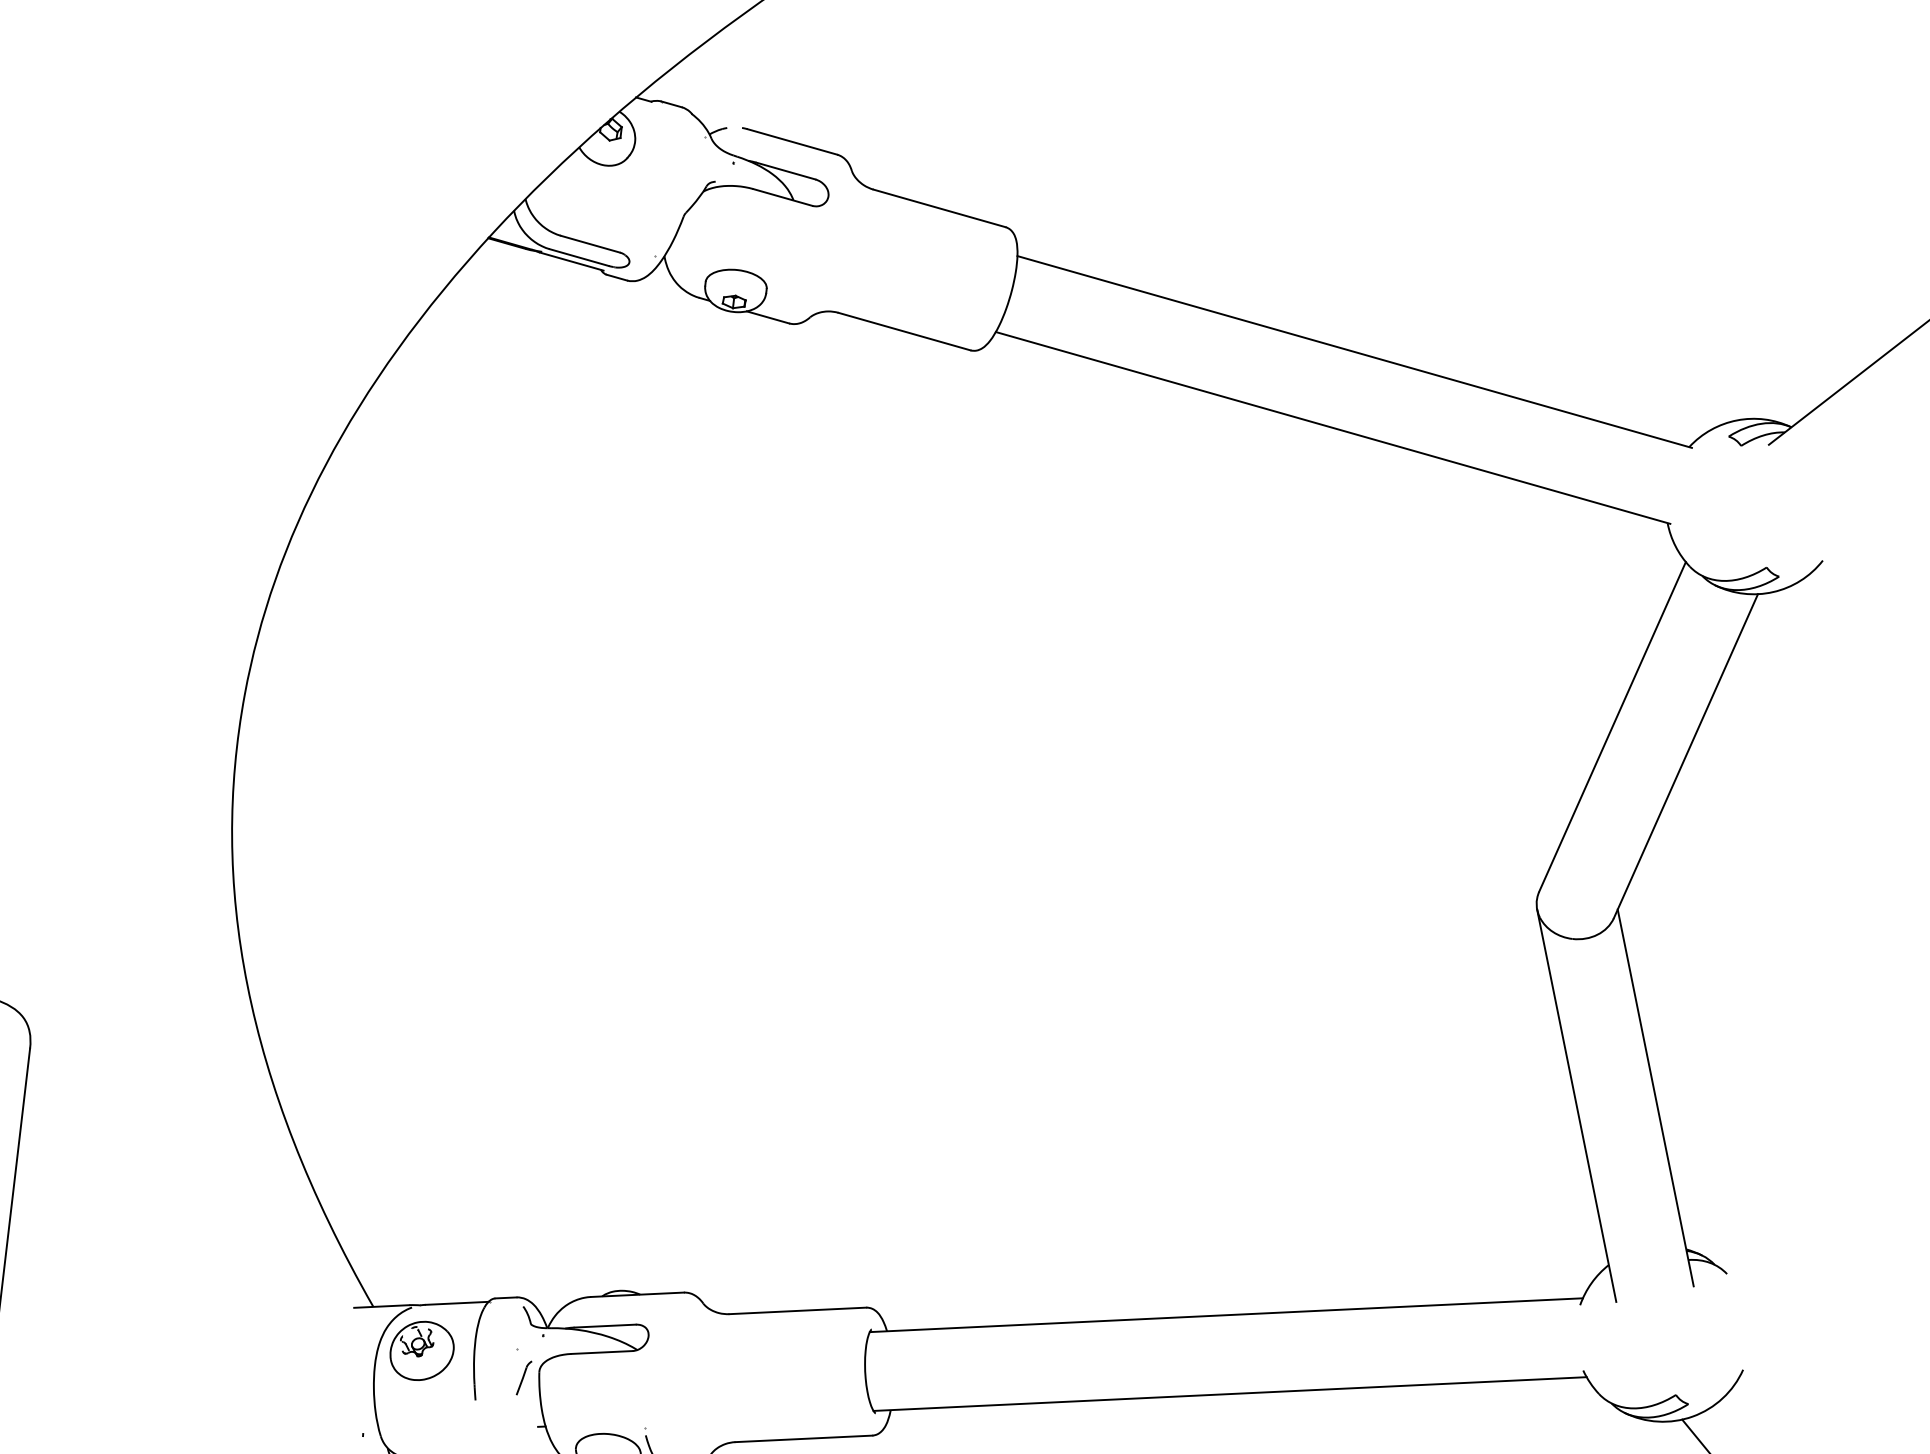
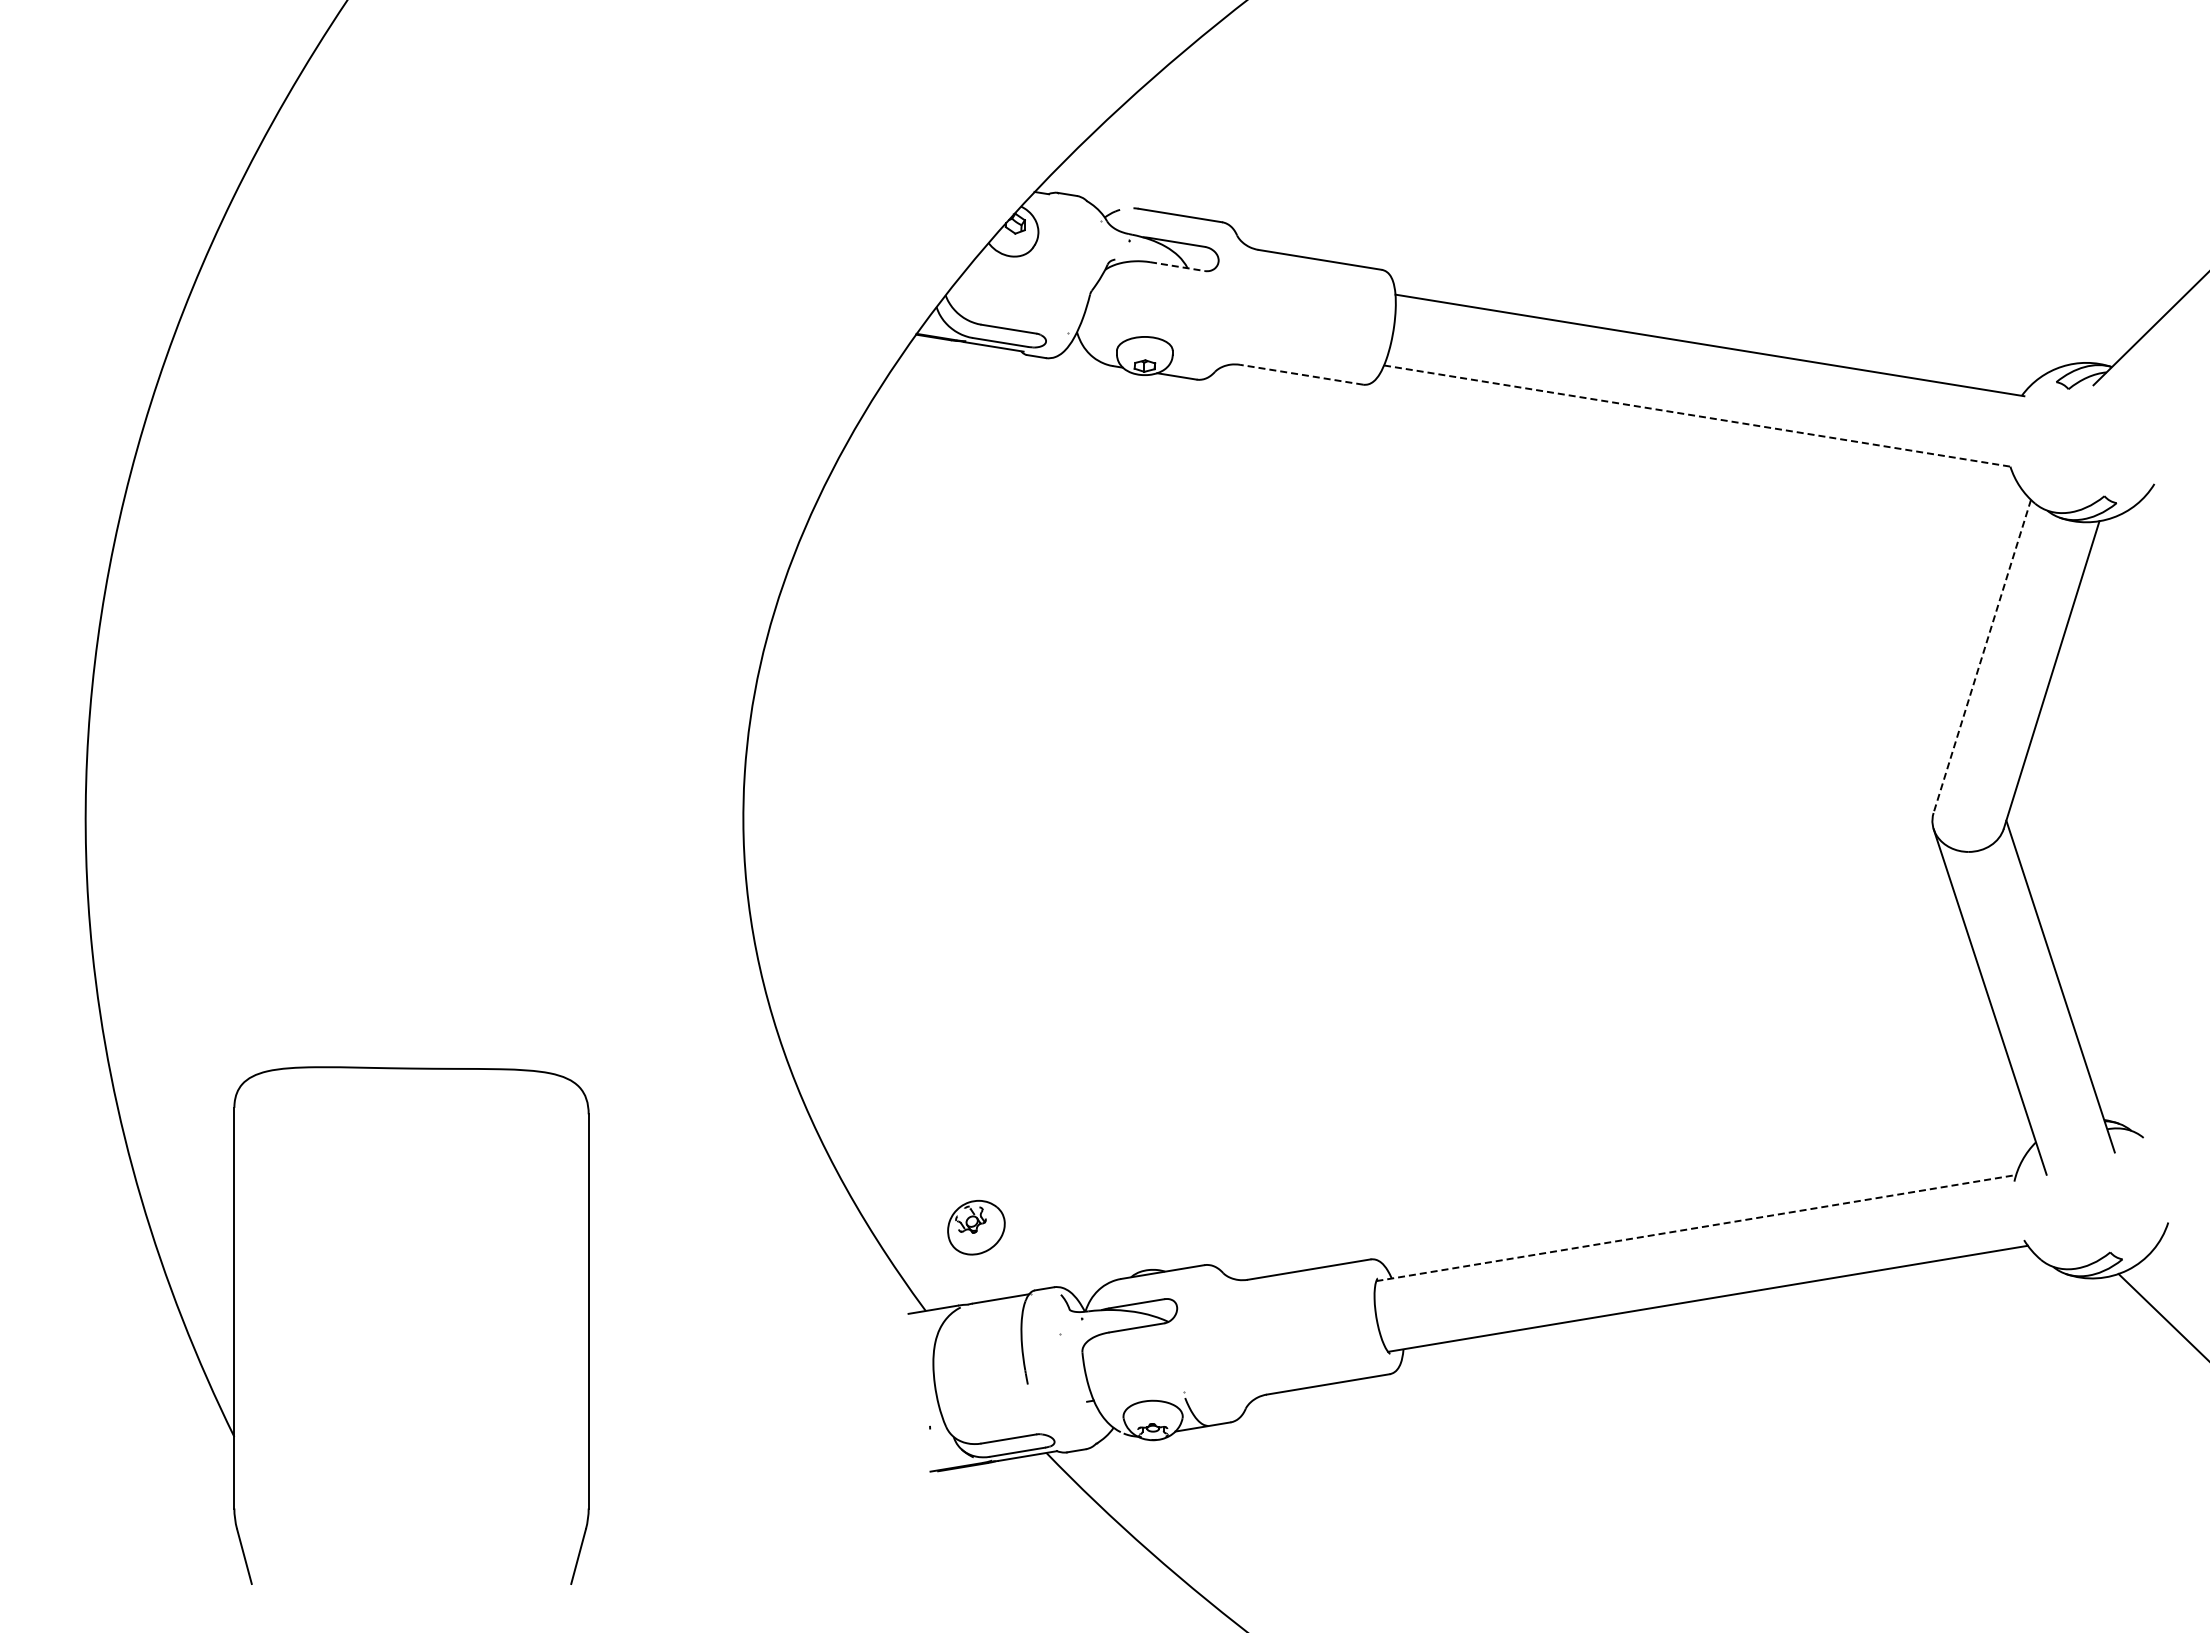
line: (782, 197) -> (1177, 266), solid -> dashed
line: (904, 331) -> (1301, 374), solid -> dashed
line: (1333, 428) -> (1698, 416), solid -> dashed
line: (1612, 727) -> (1982, 656), solid -> dashed
line: (1226, 1314) -> (1696, 1227), solid -> dashed
part: (422, 1350) -> (976, 1227), moved
part: (523, 1377) -> (1068, 1358), removed

